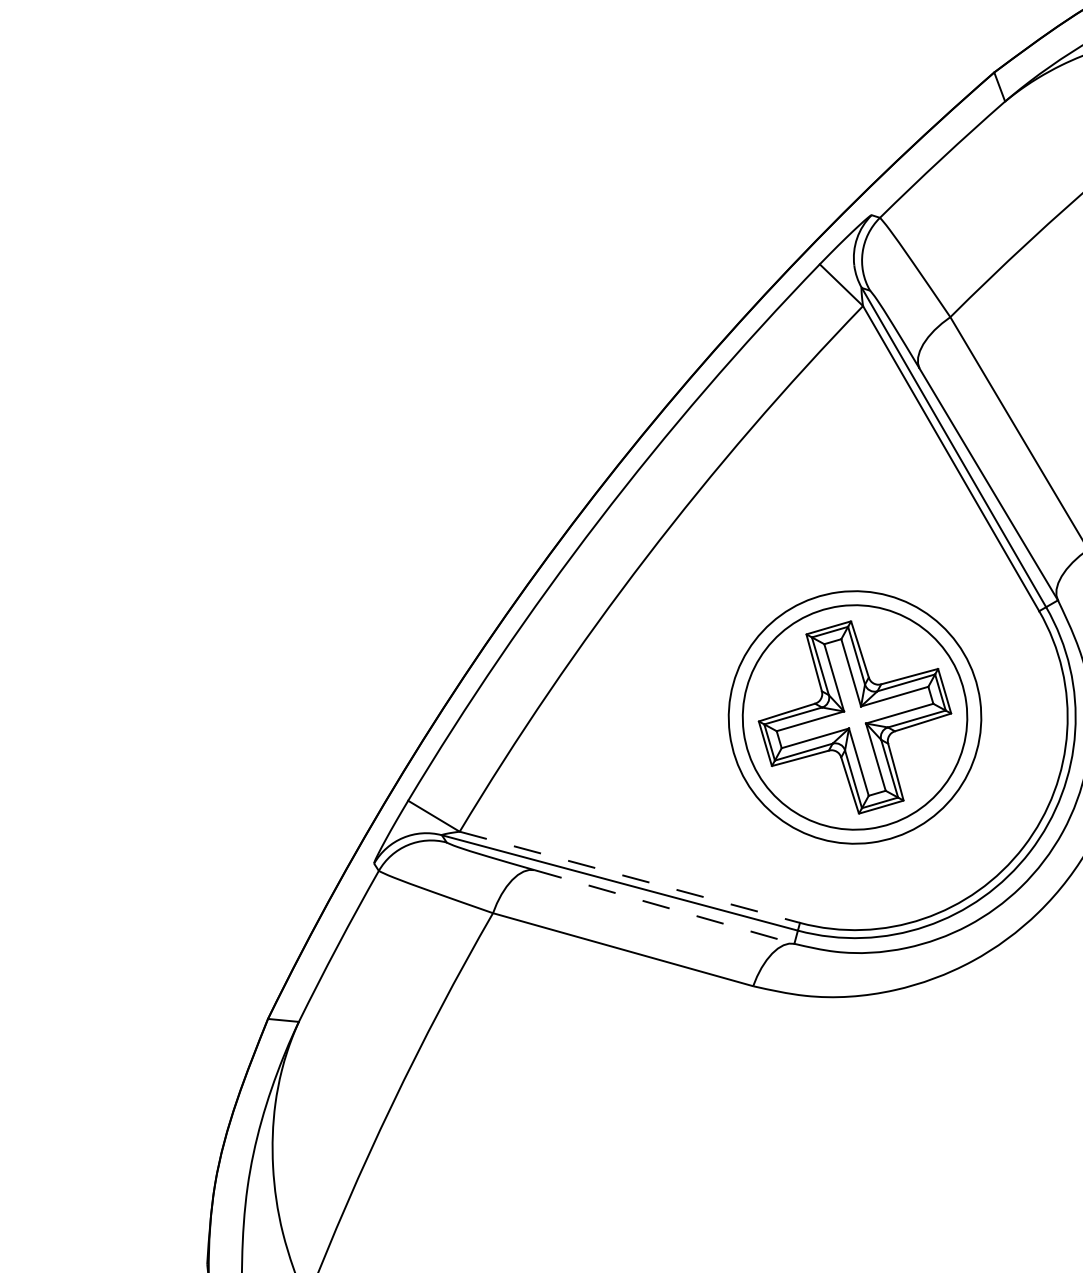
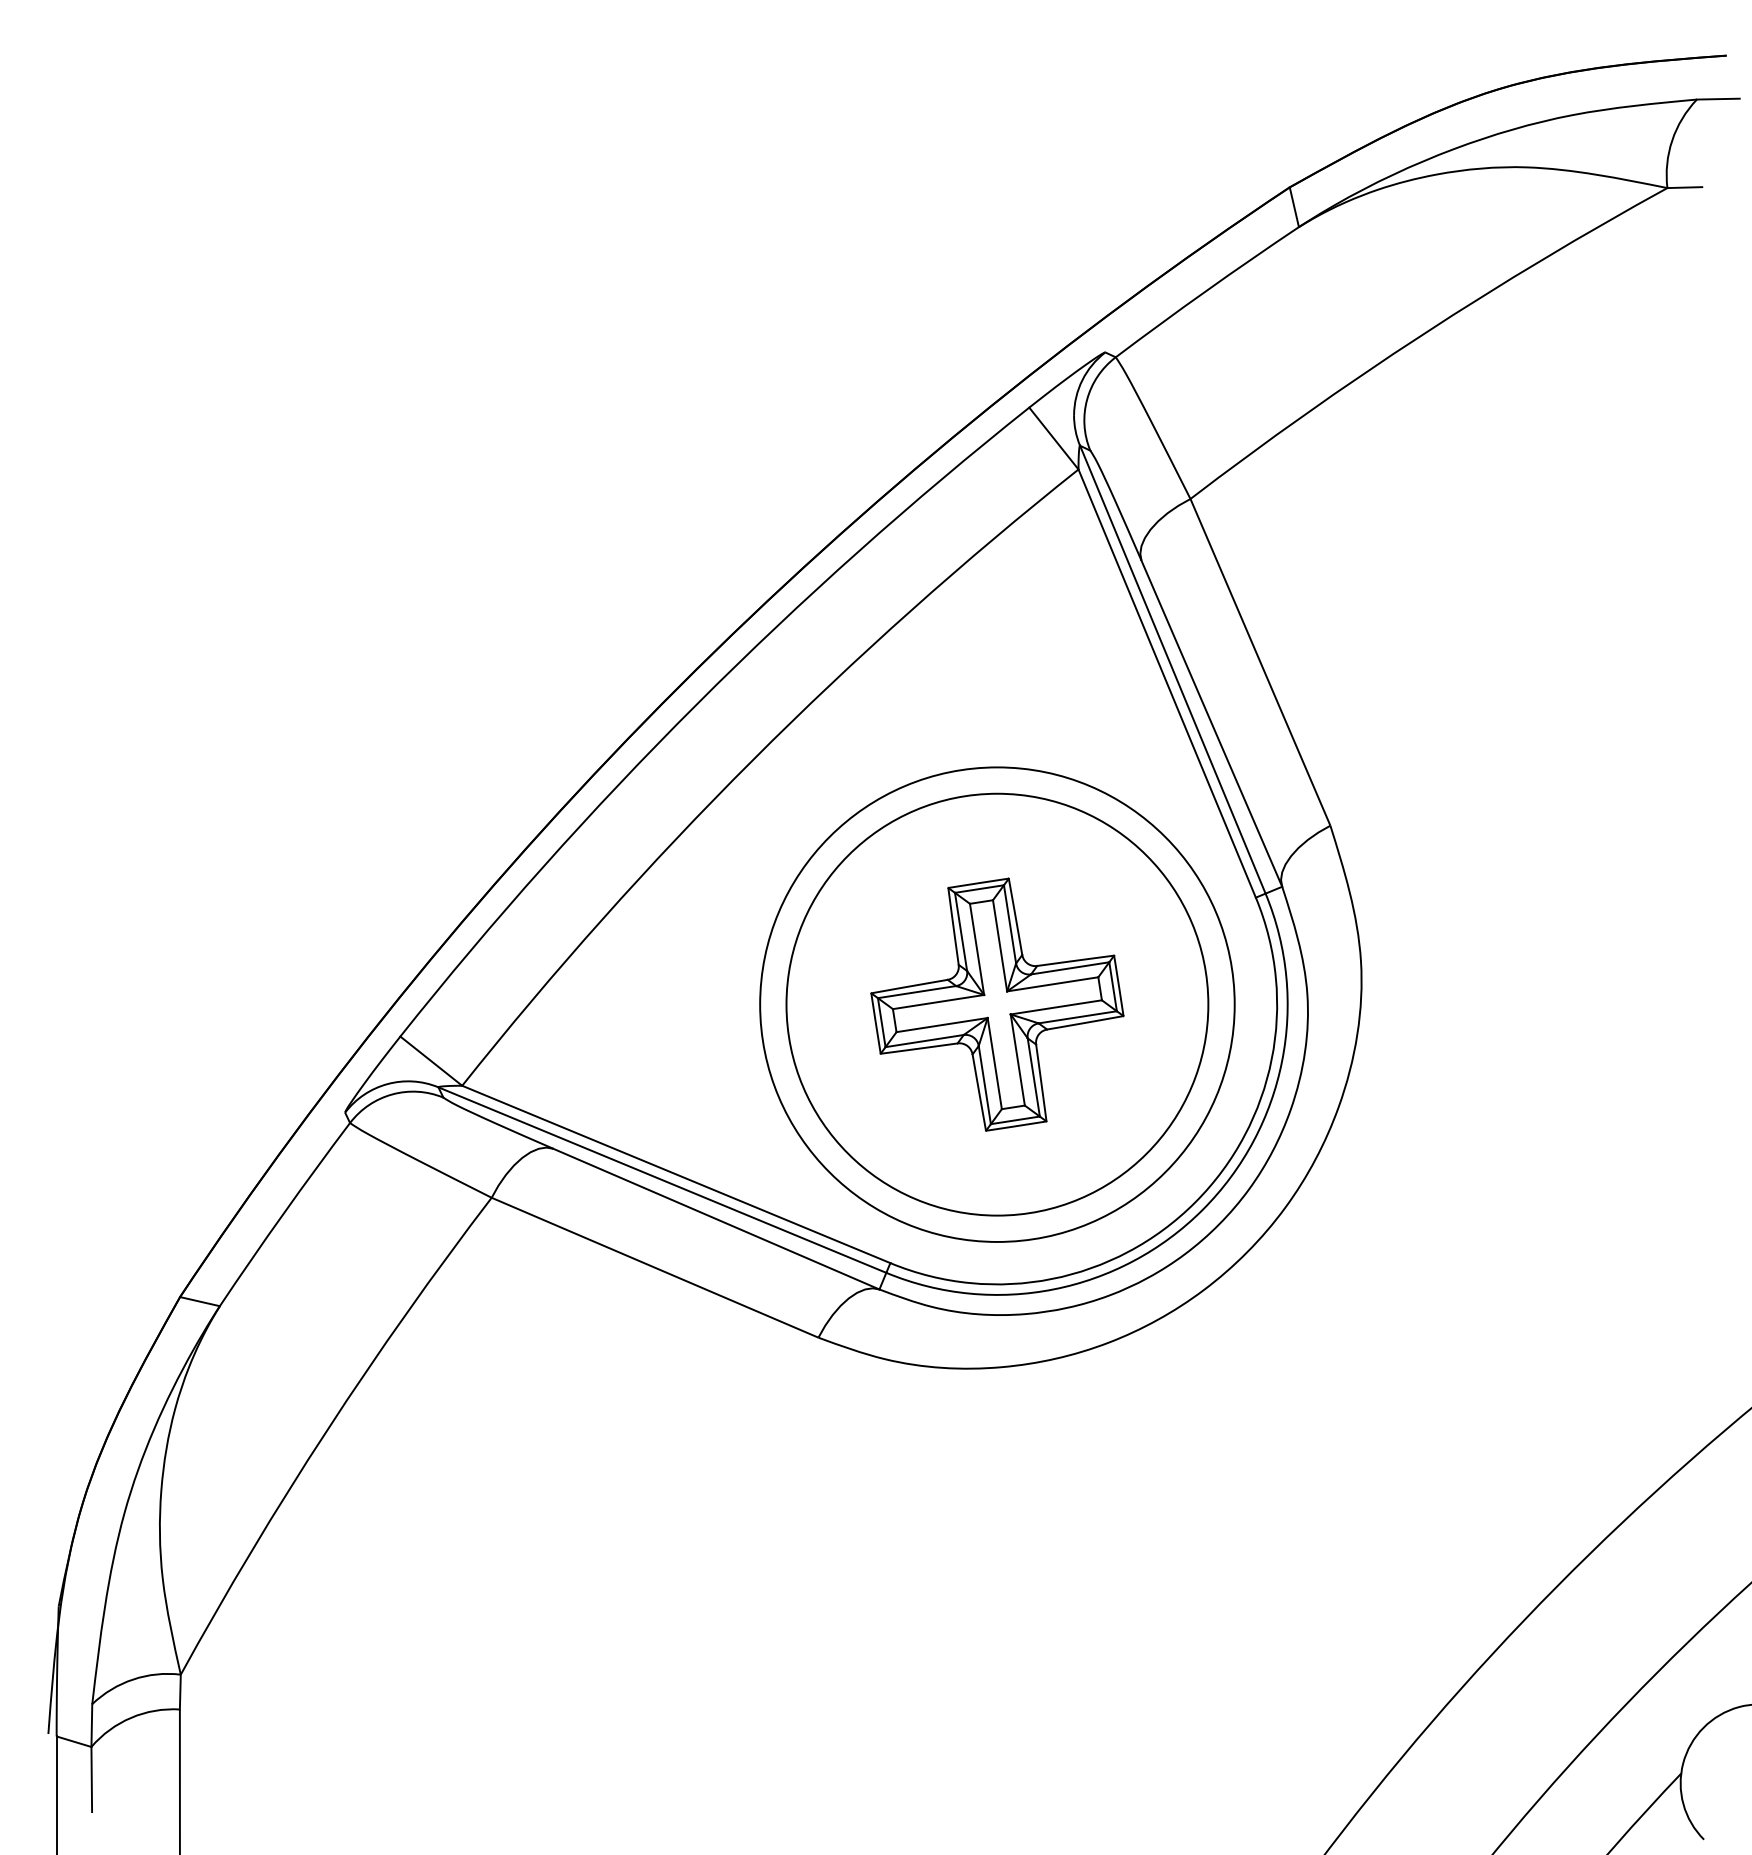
circle: (855, 717) -> (997, 1004), size x1.43
circle: (855, 717) -> (997, 1004), size x1.43
line: (630, 877) -> (676, 1174), dashed -> solid
line: (664, 907) -> (716, 1219), dashed -> solid

